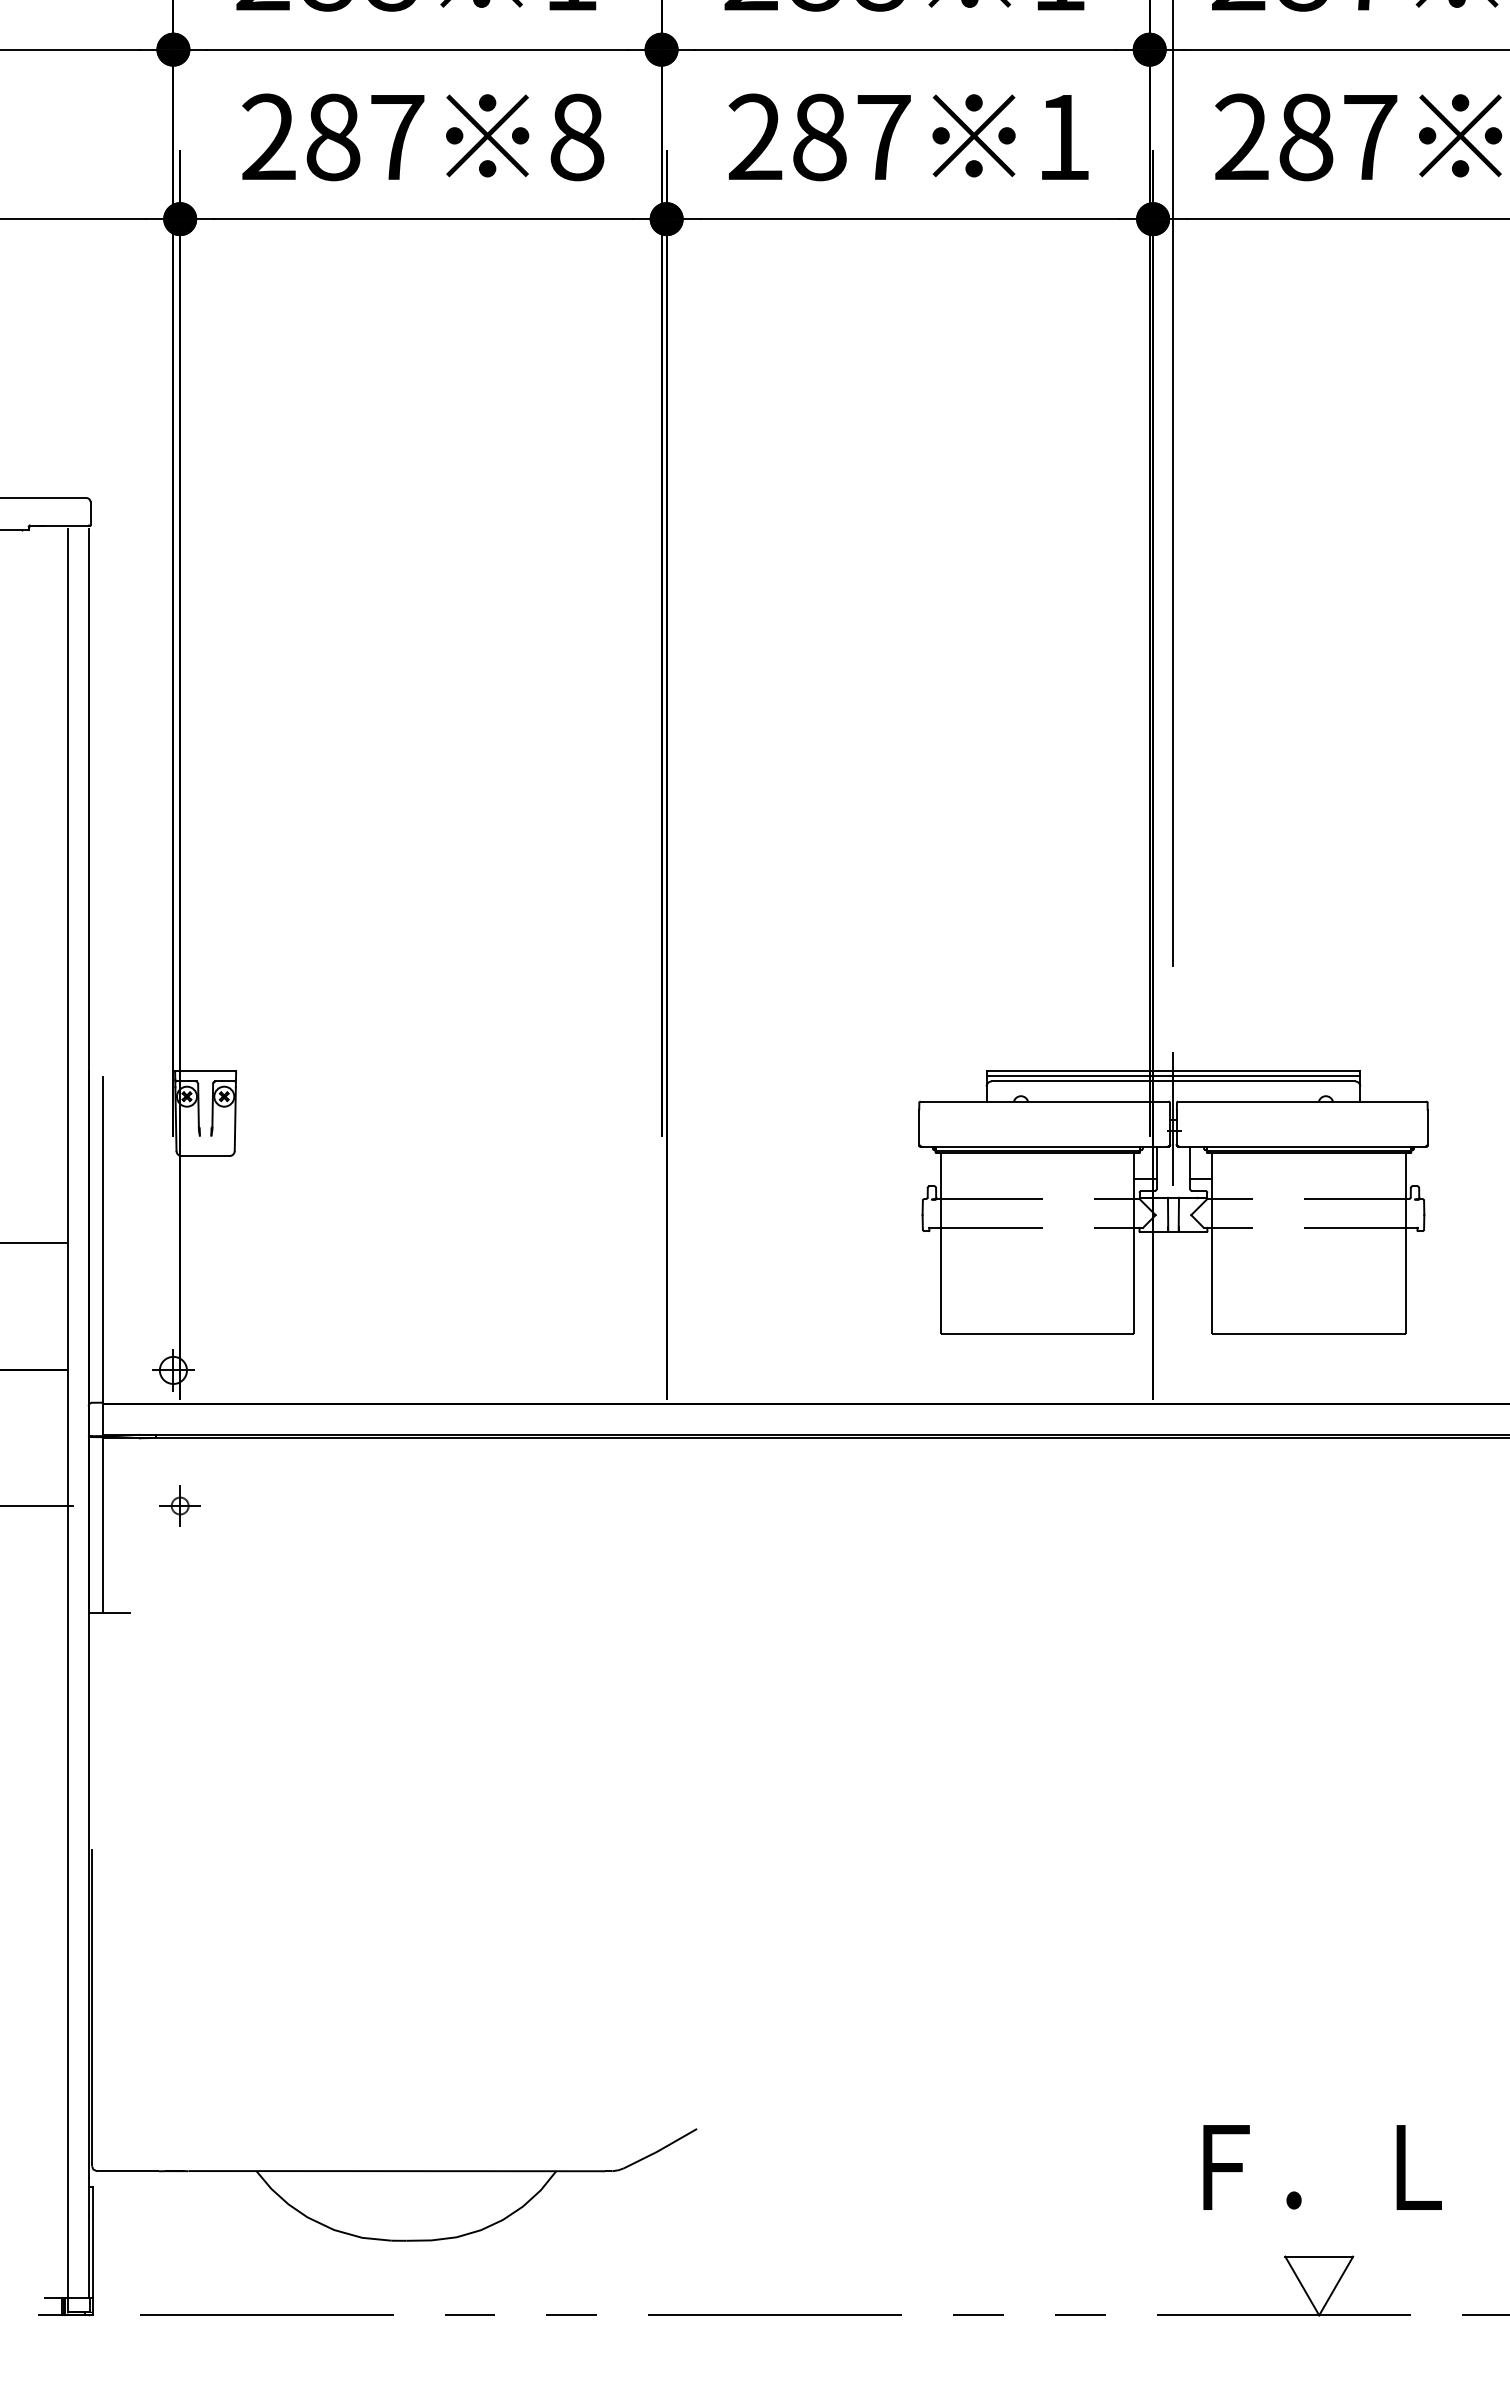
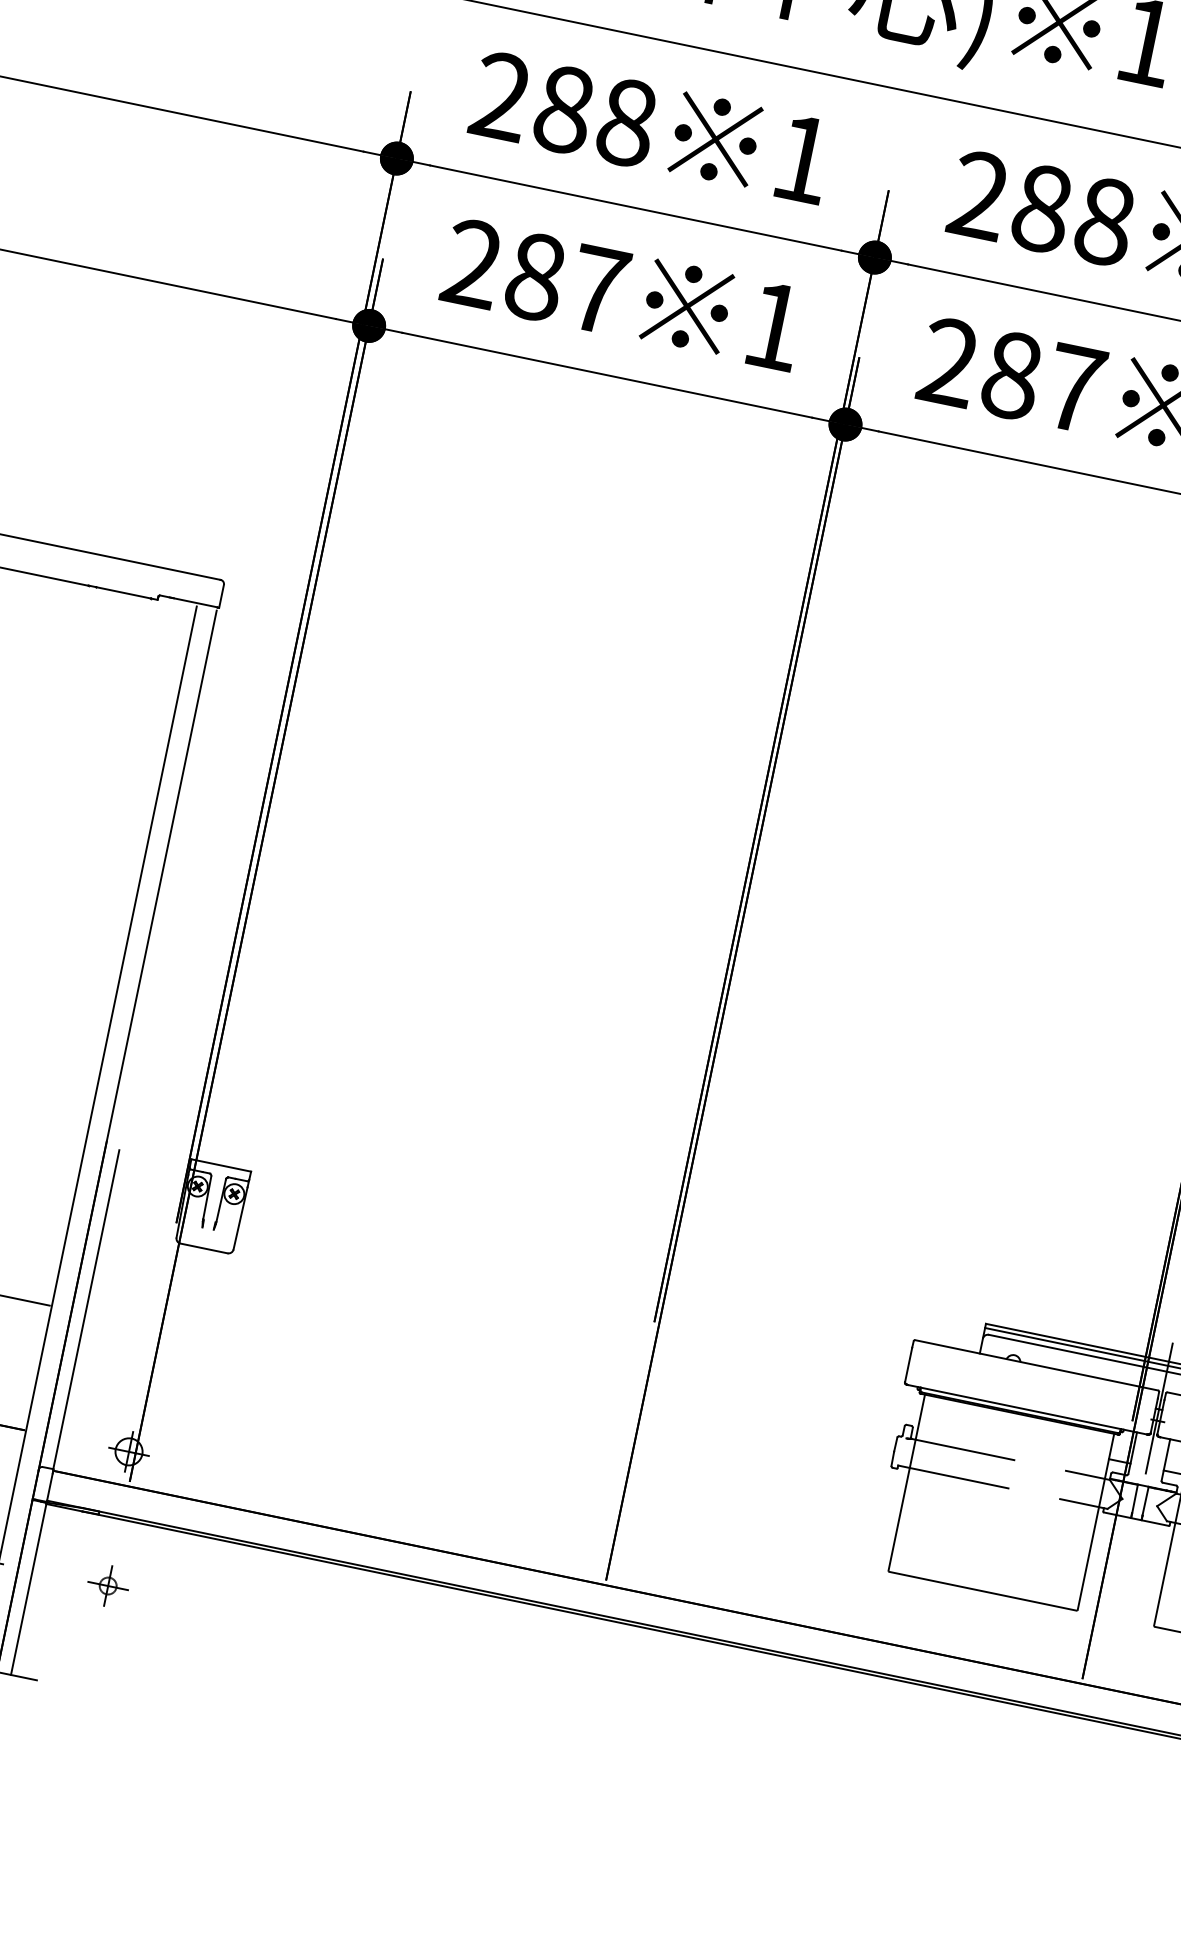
text: (577, 137) -> (774, 326), 8 -> 1

